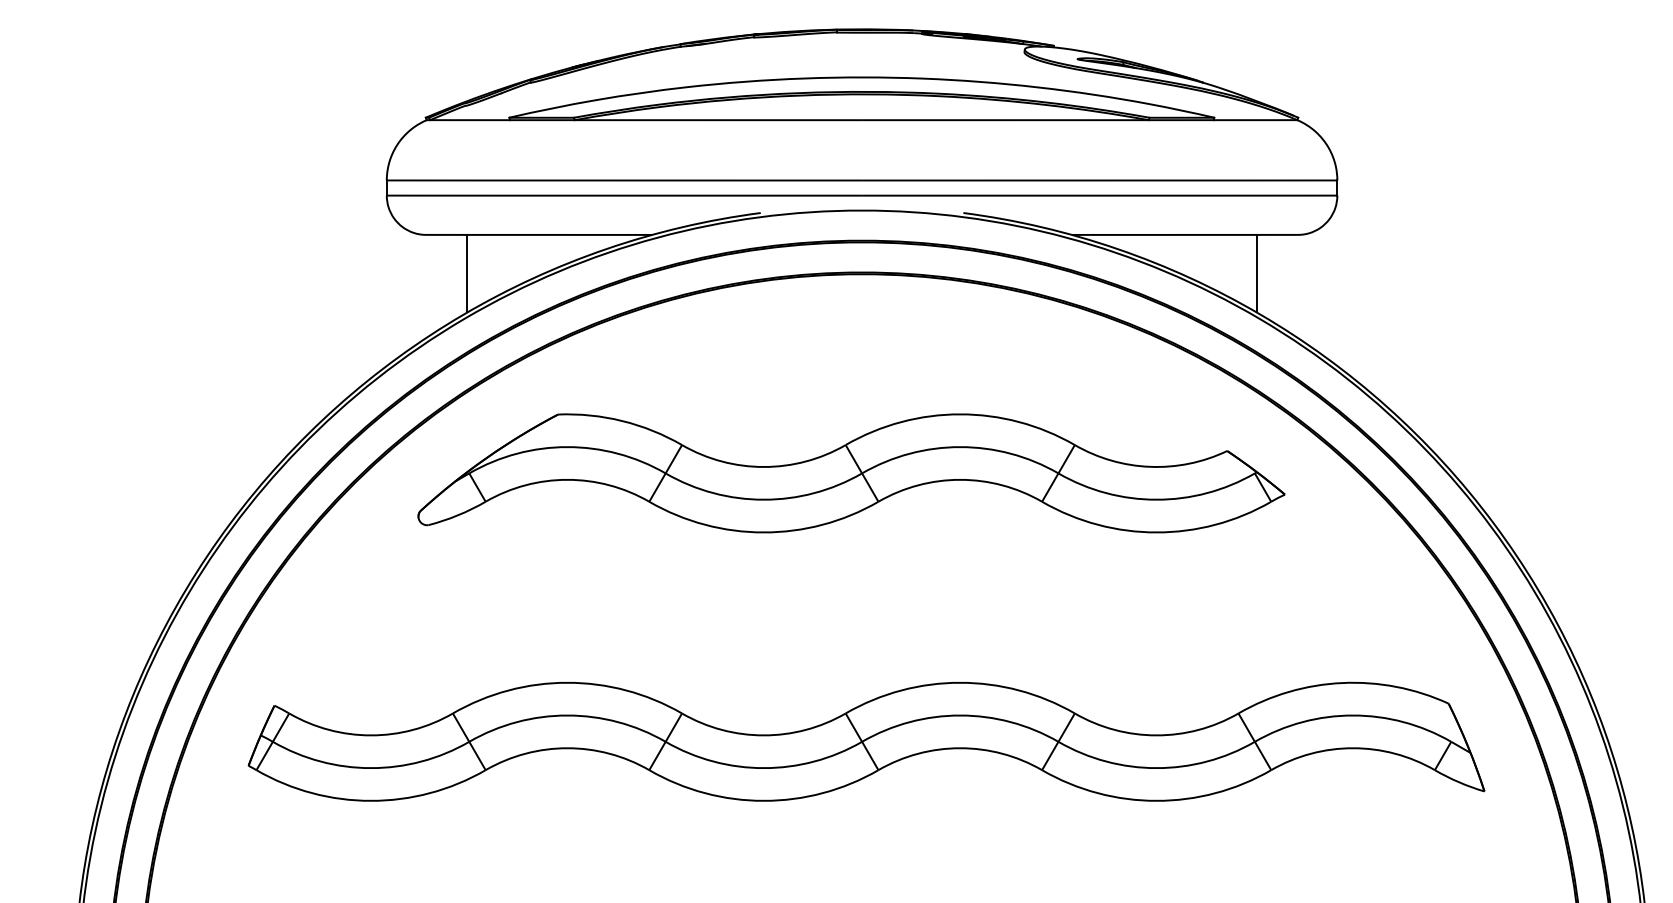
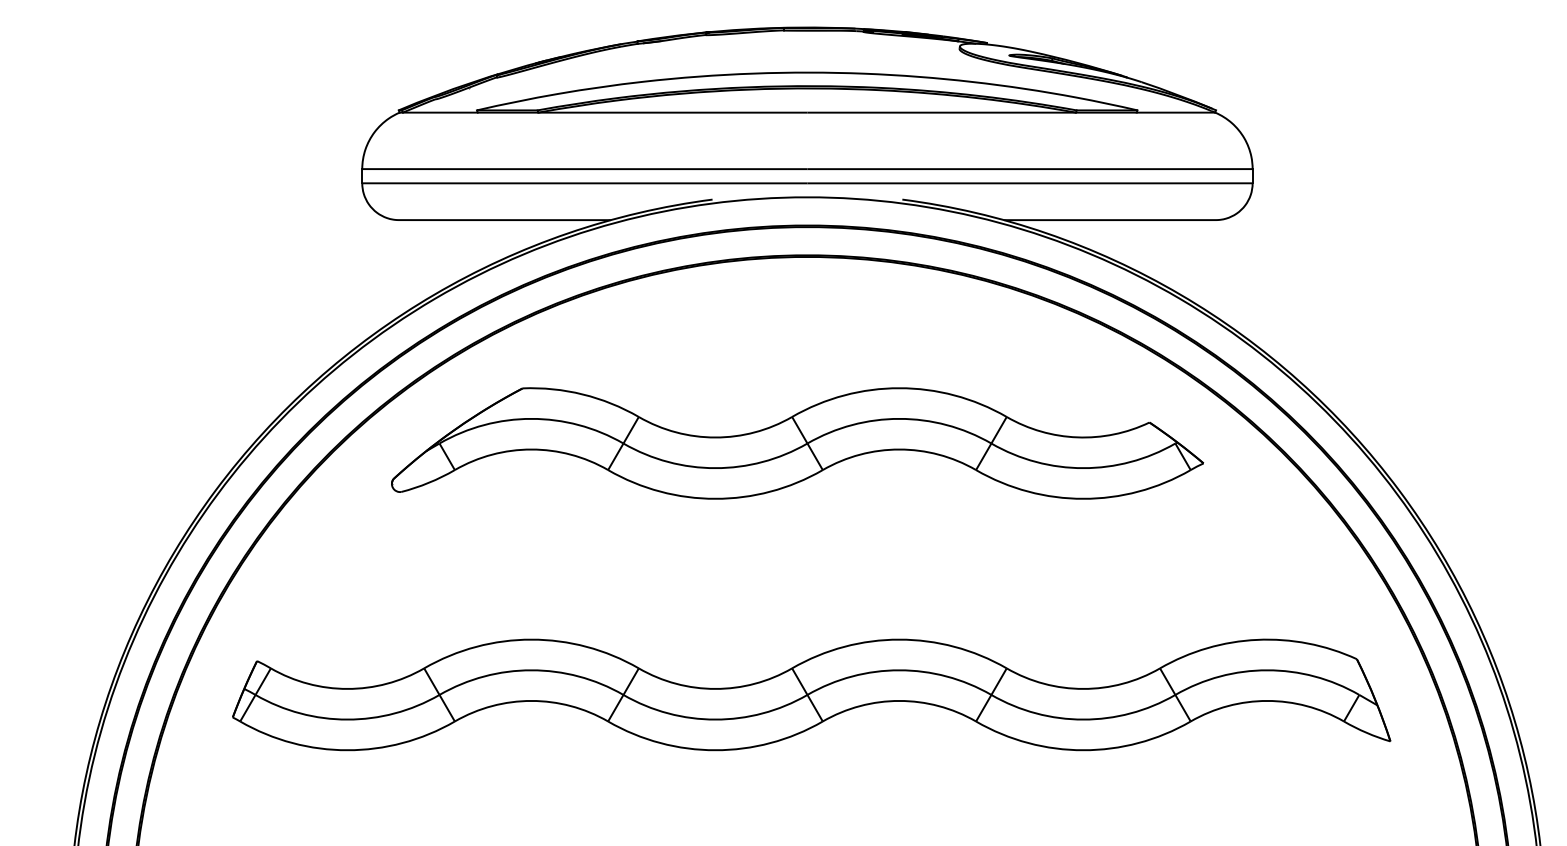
line: (467, 273) -> (437, 256), removed
line: (1256, 273) -> (1176, 256), removed

